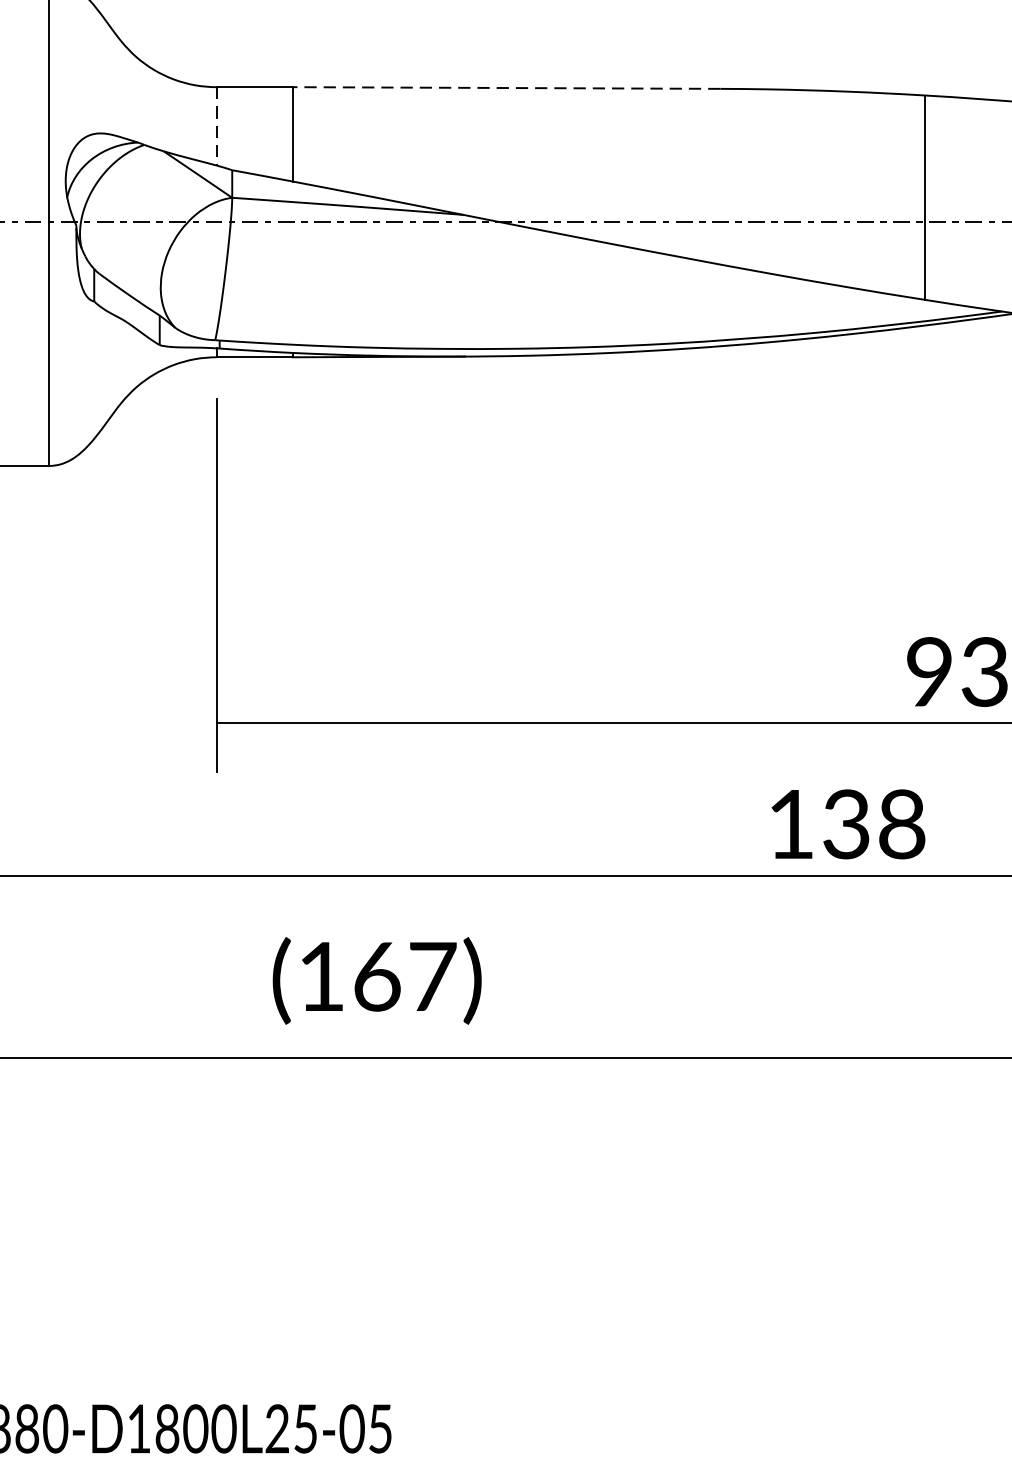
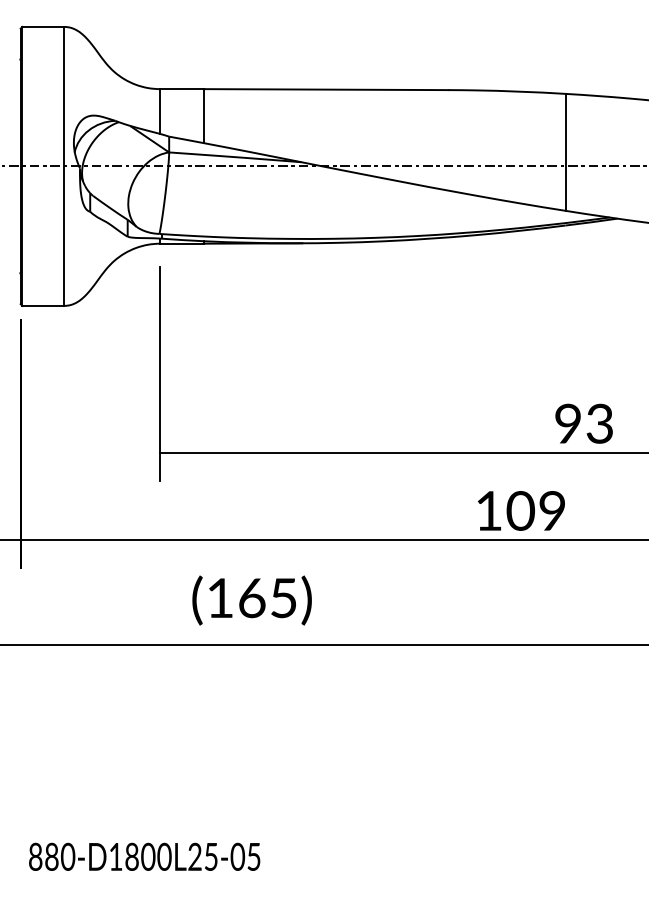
line: (505, 87) -> (325, 89), dashed -> solid
line: (217, 128) -> (160, 112), dashed -> solid
text: (872, 823) -> (535, 510), 138 -> 109
text: (433, 977) -> (284, 598), (167) -> (165)

